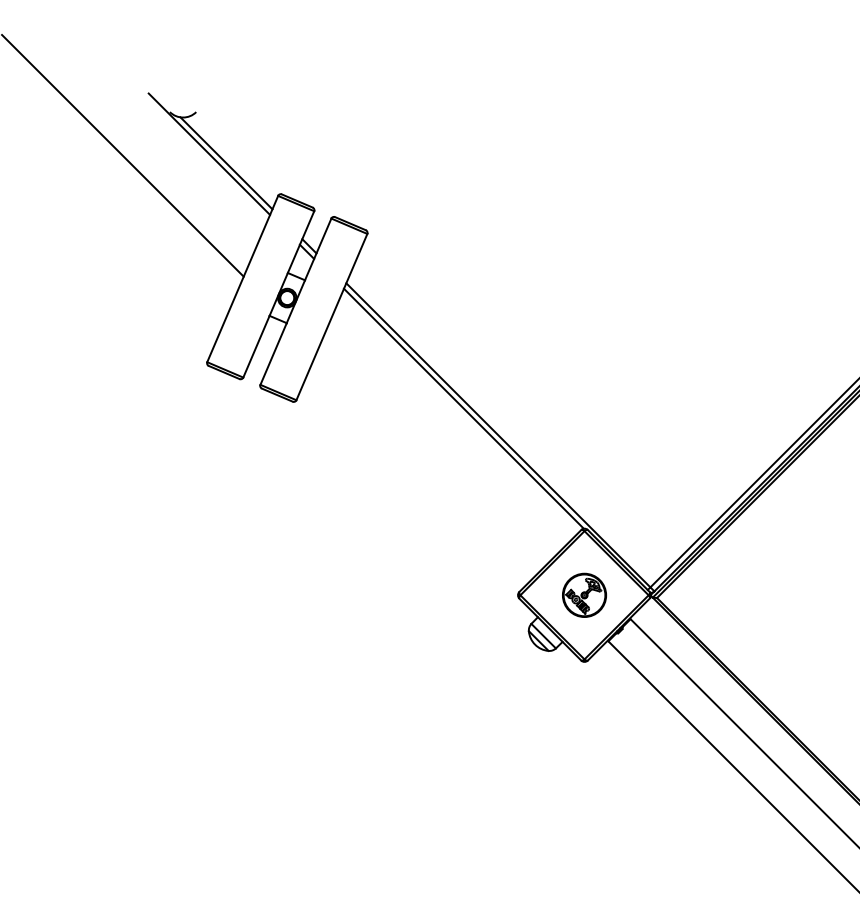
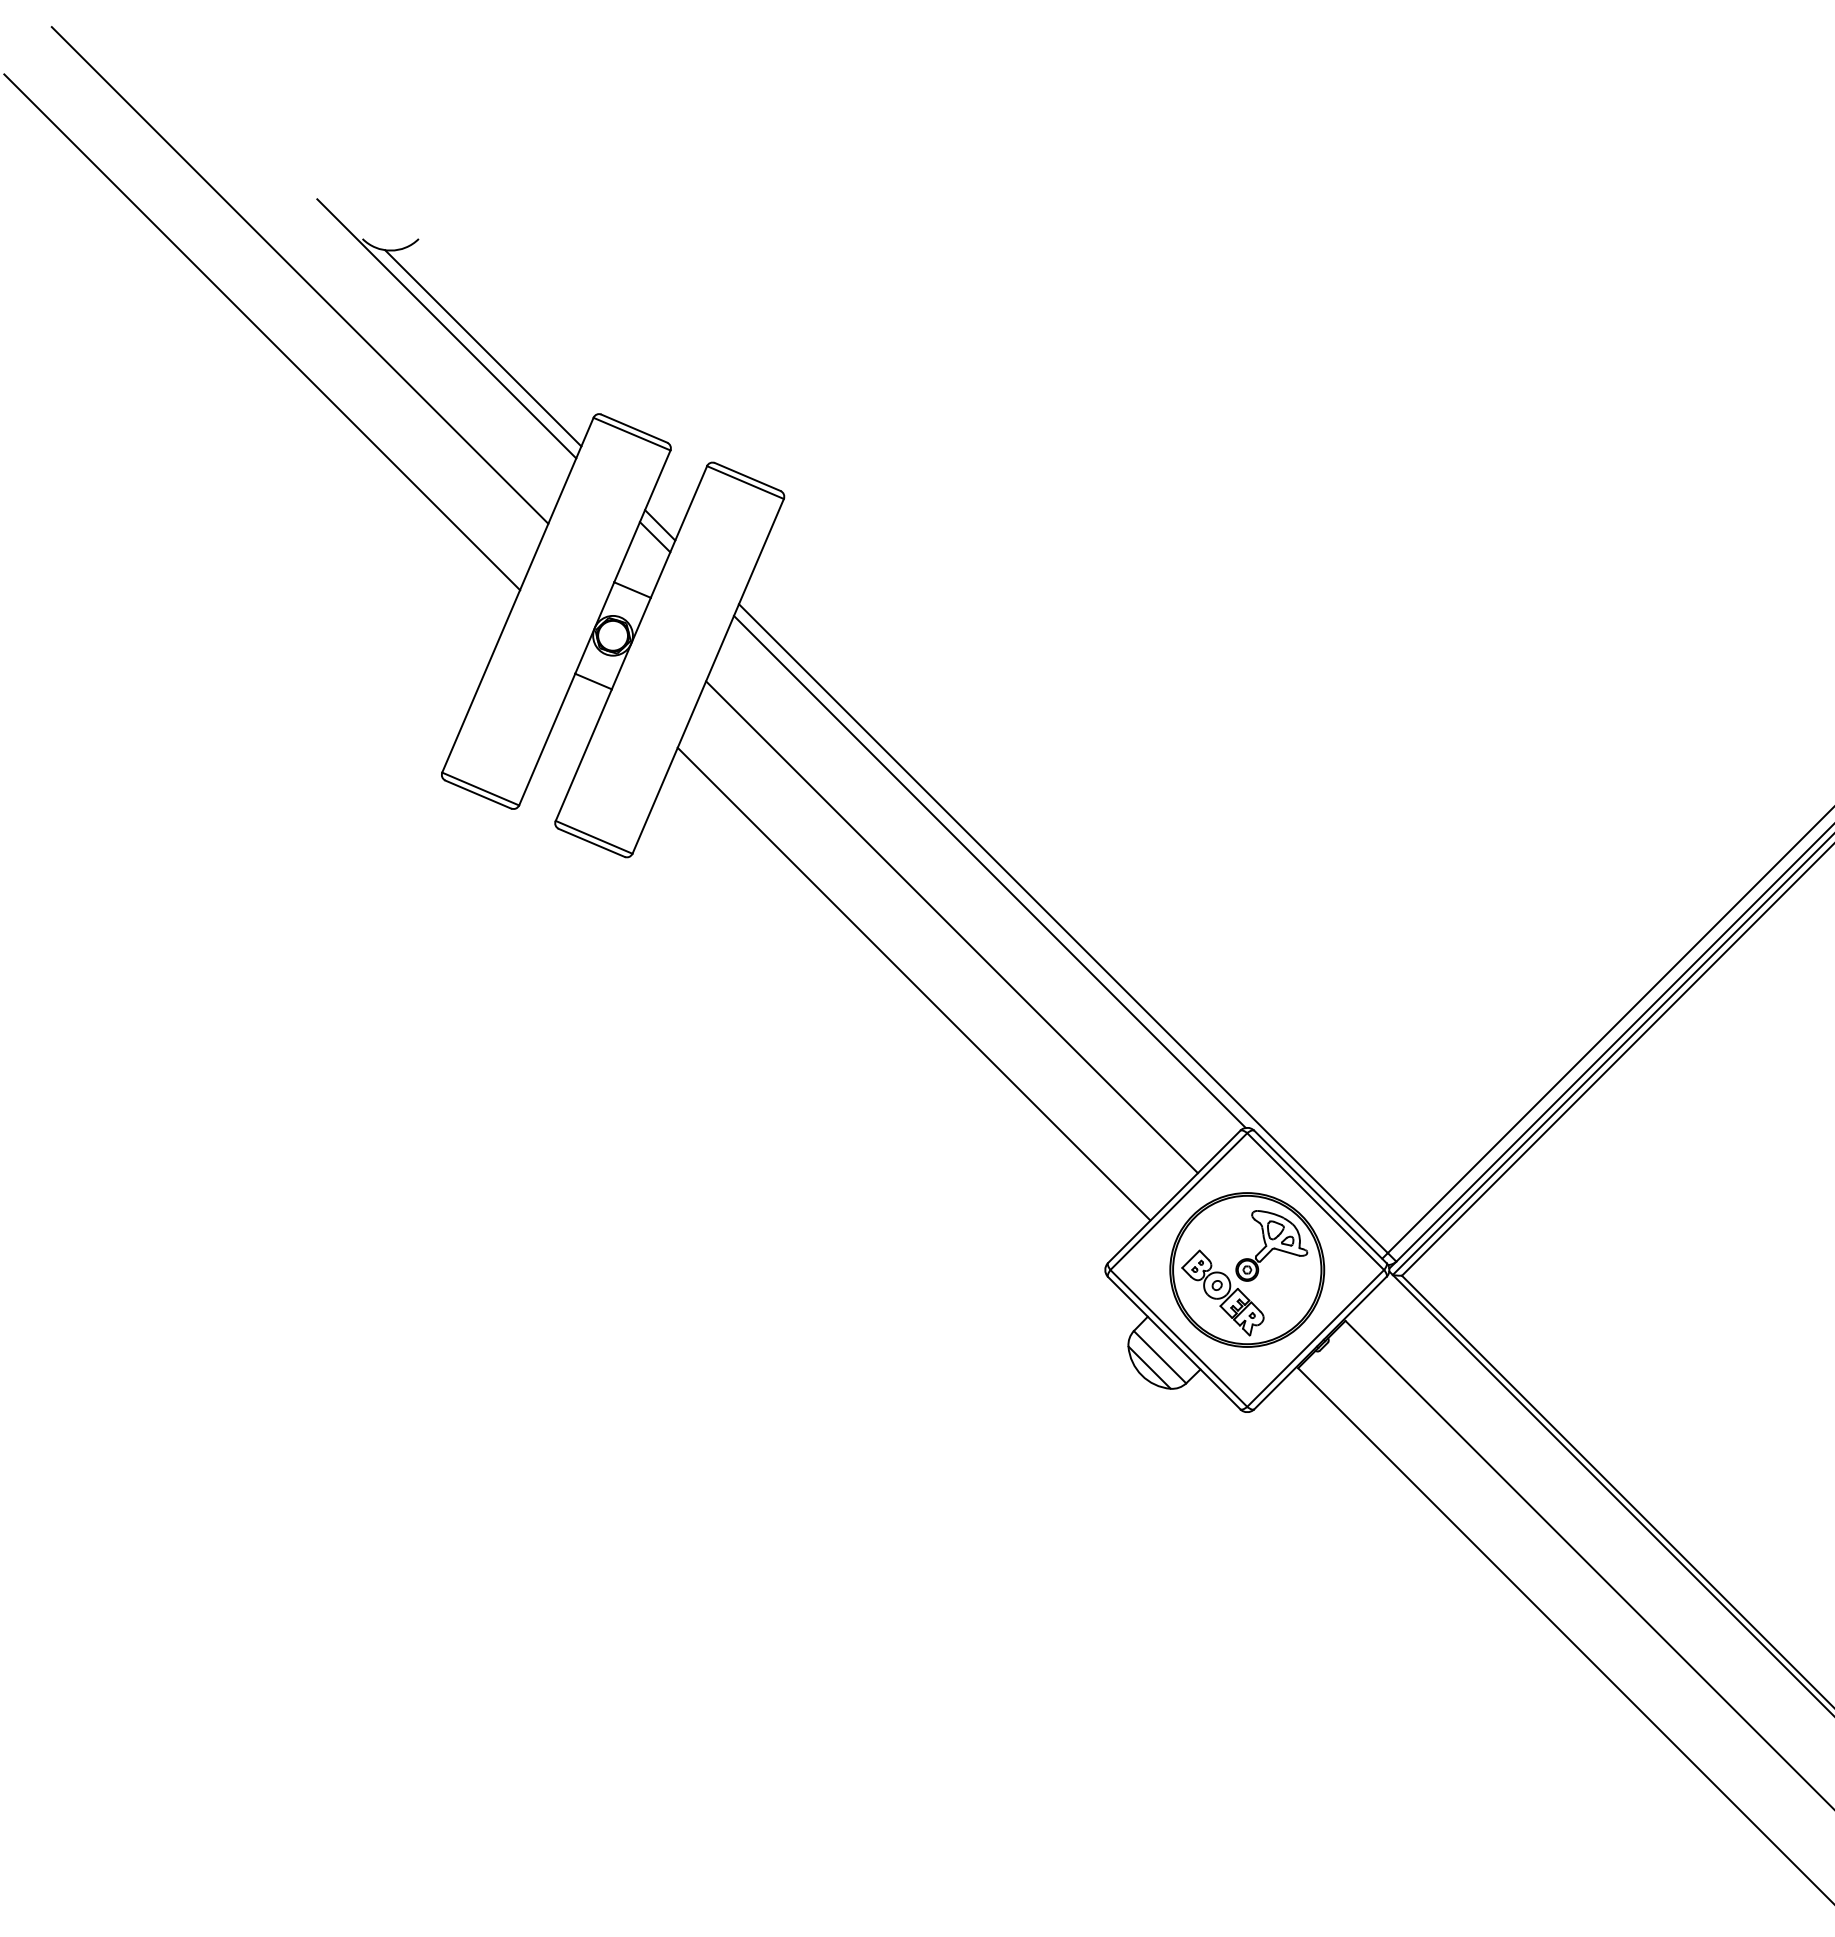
line: (140, 128) -> (299, 273), added
line: (445, 434) -> (950, 926), added
line: (428, 461) -> (914, 984), added
part: (584, 595) -> (1247, 1270), size x1.67

